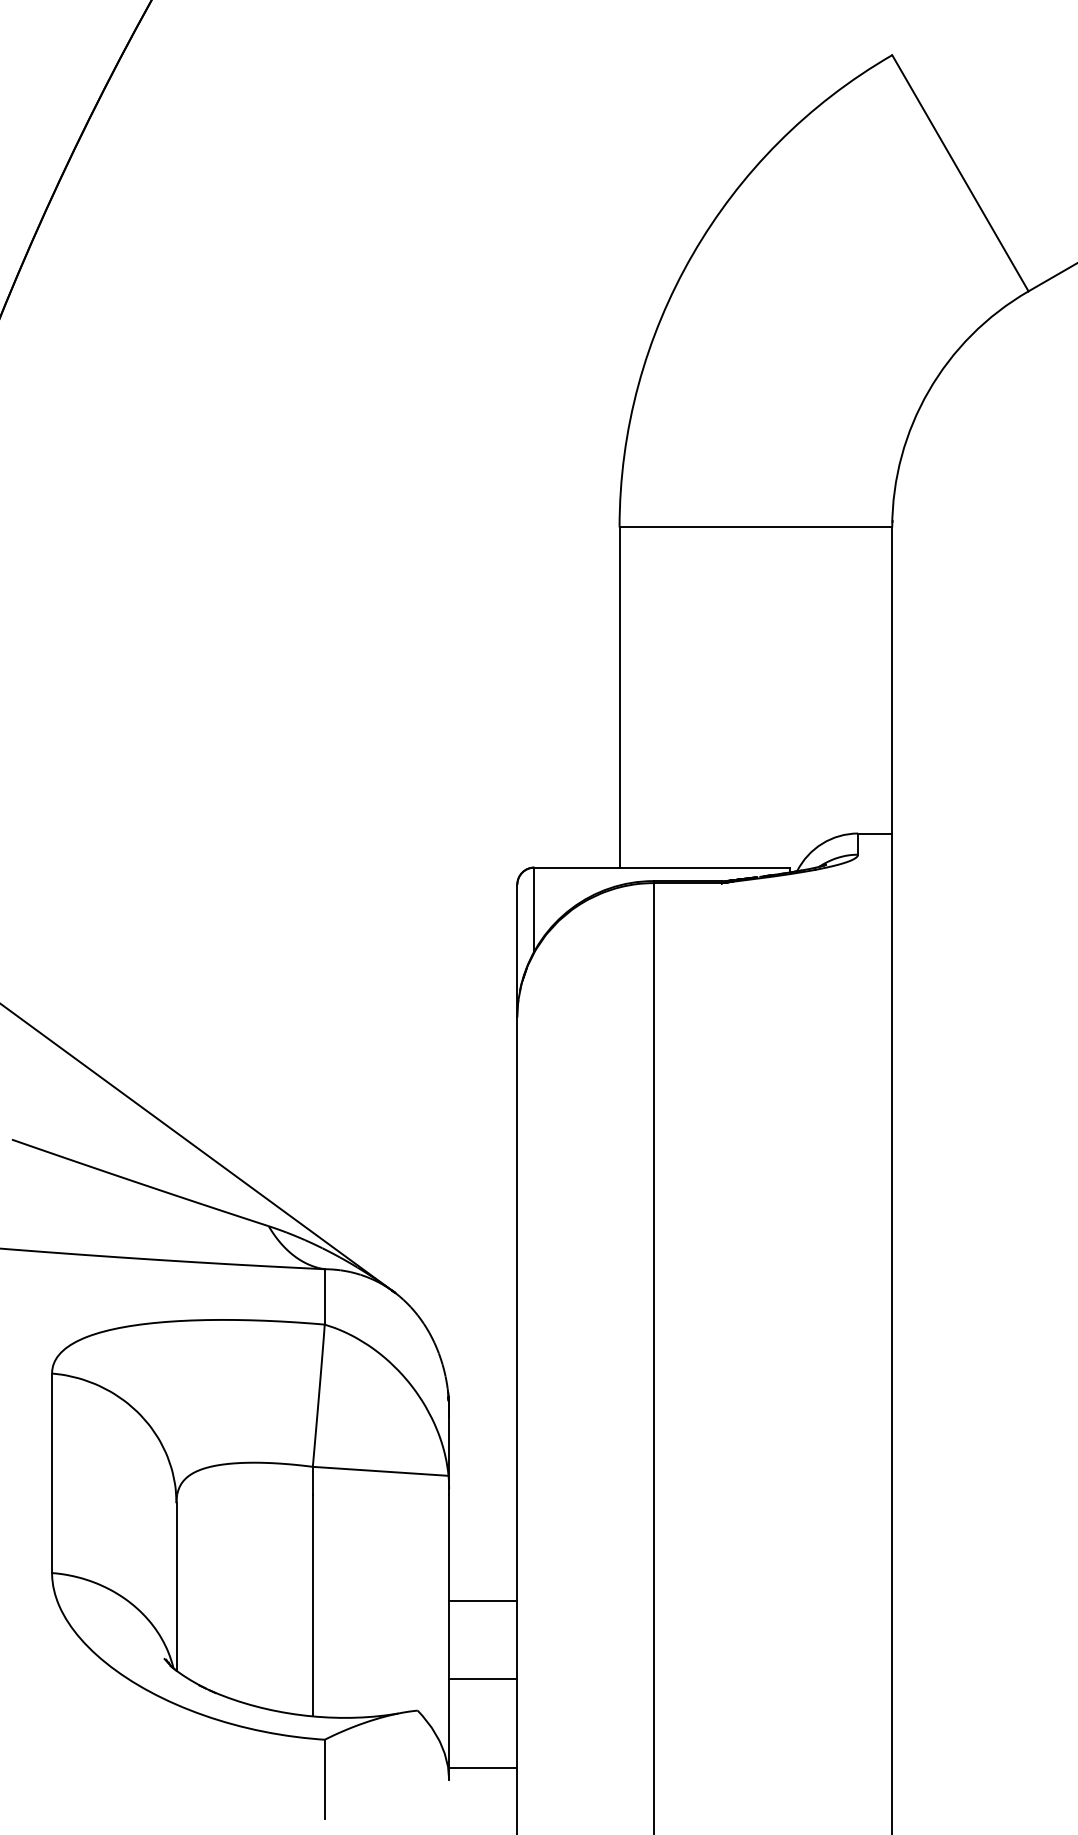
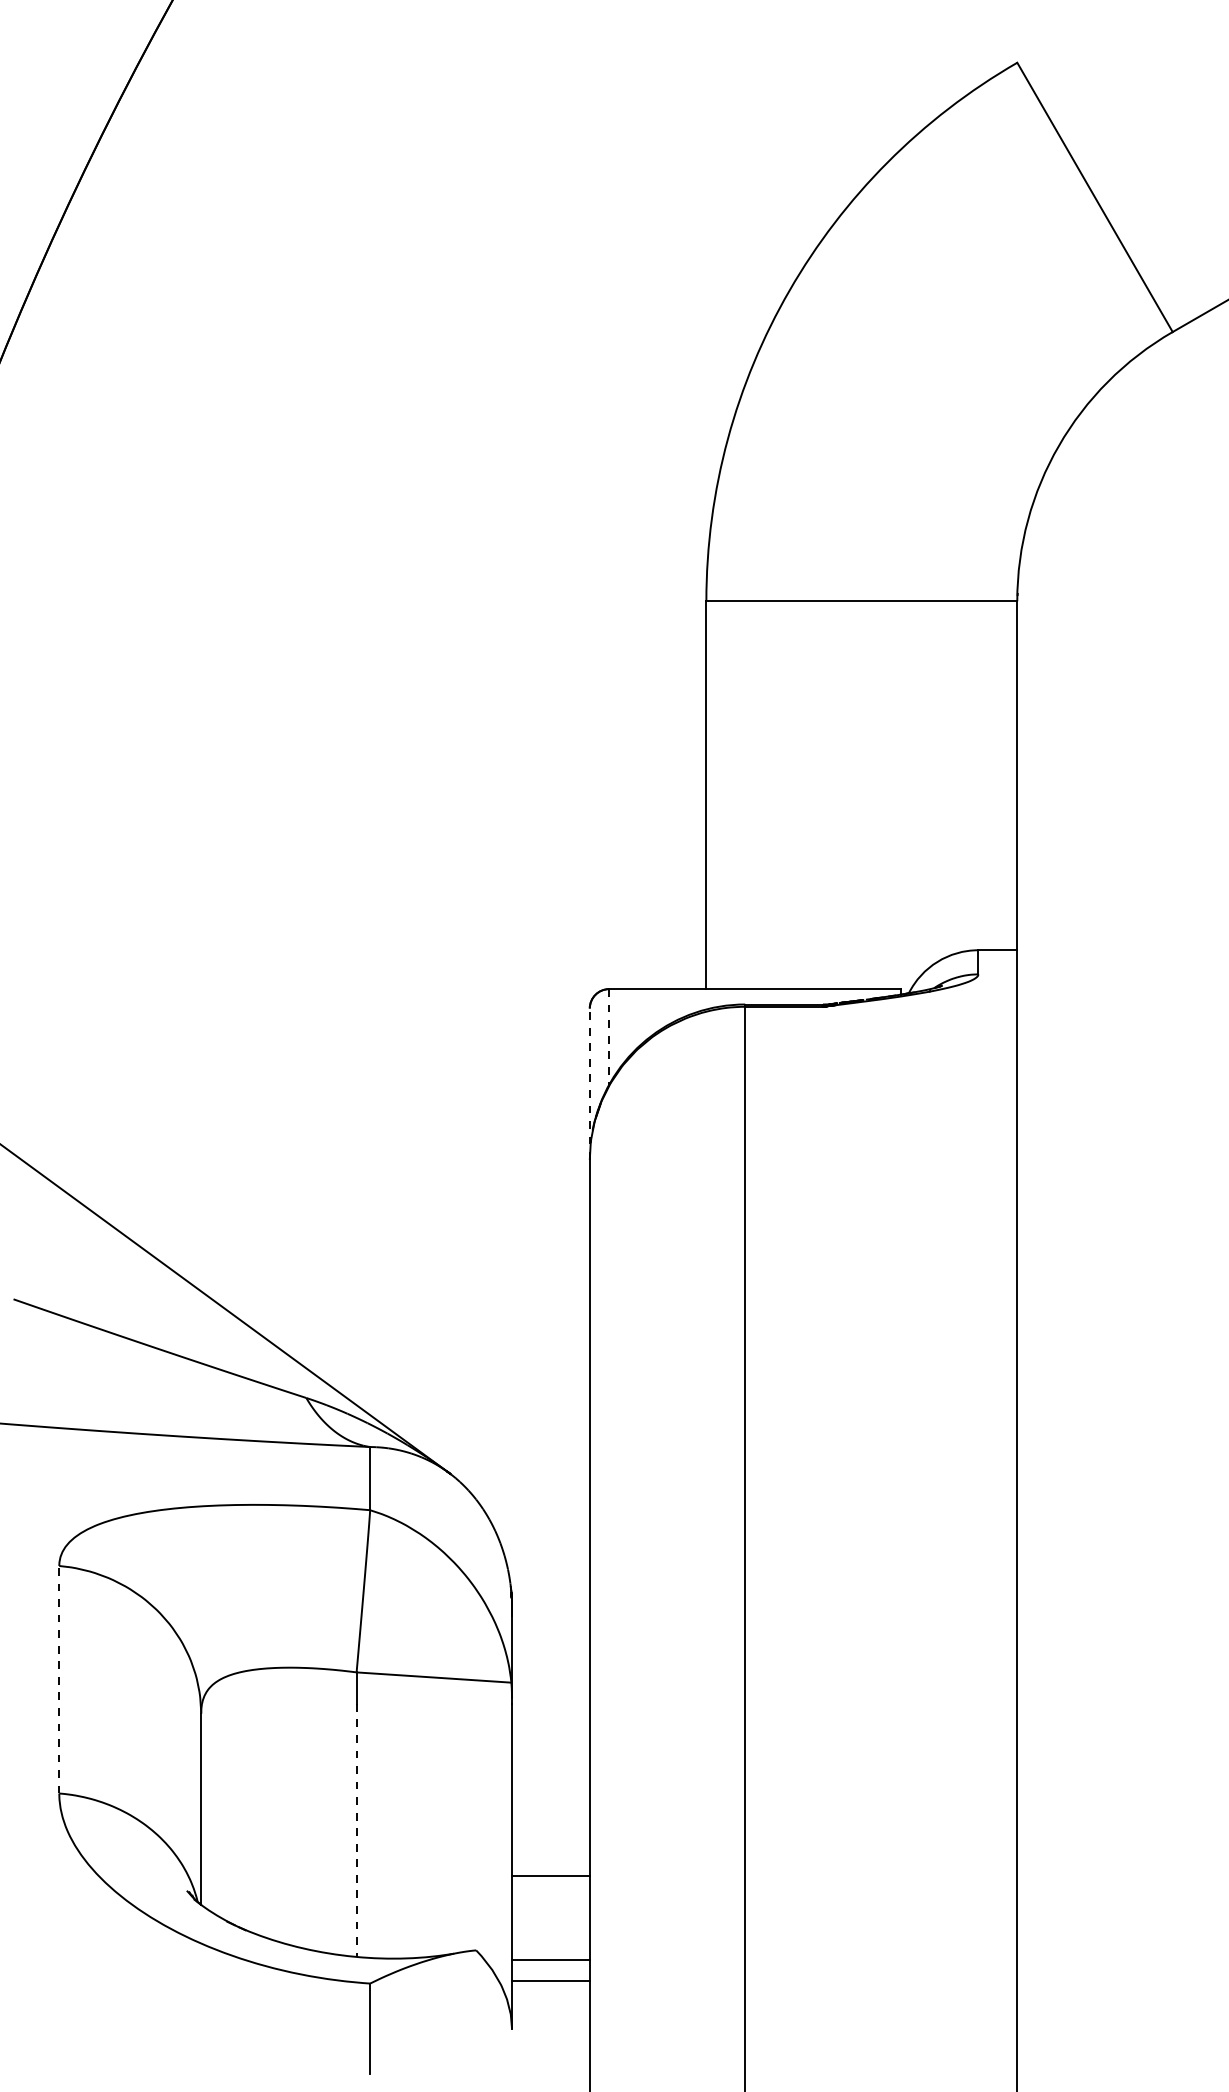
line: (534, 909) -> (609, 1036), solid -> dashed
line: (517, 951) -> (589, 1084), solid -> dashed
line: (52, 1473) -> (59, 1679), solid -> dashed
line: (482, 1601) -> (550, 1876), moved
line: (312, 1605) -> (356, 1830), solid -> dashed
line: (482, 1678) -> (550, 1980), moved
line: (482, 1767) -> (550, 1959), moved

